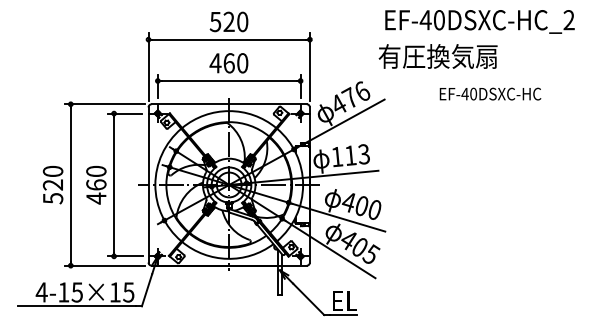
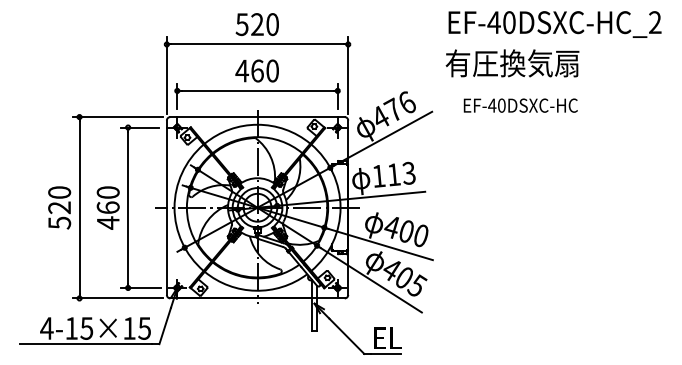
text: (479, 21) -> (554, 24), moved
text: (437, 56) -> (511, 63), moved
text: (490, 93) -> (520, 104), moved

